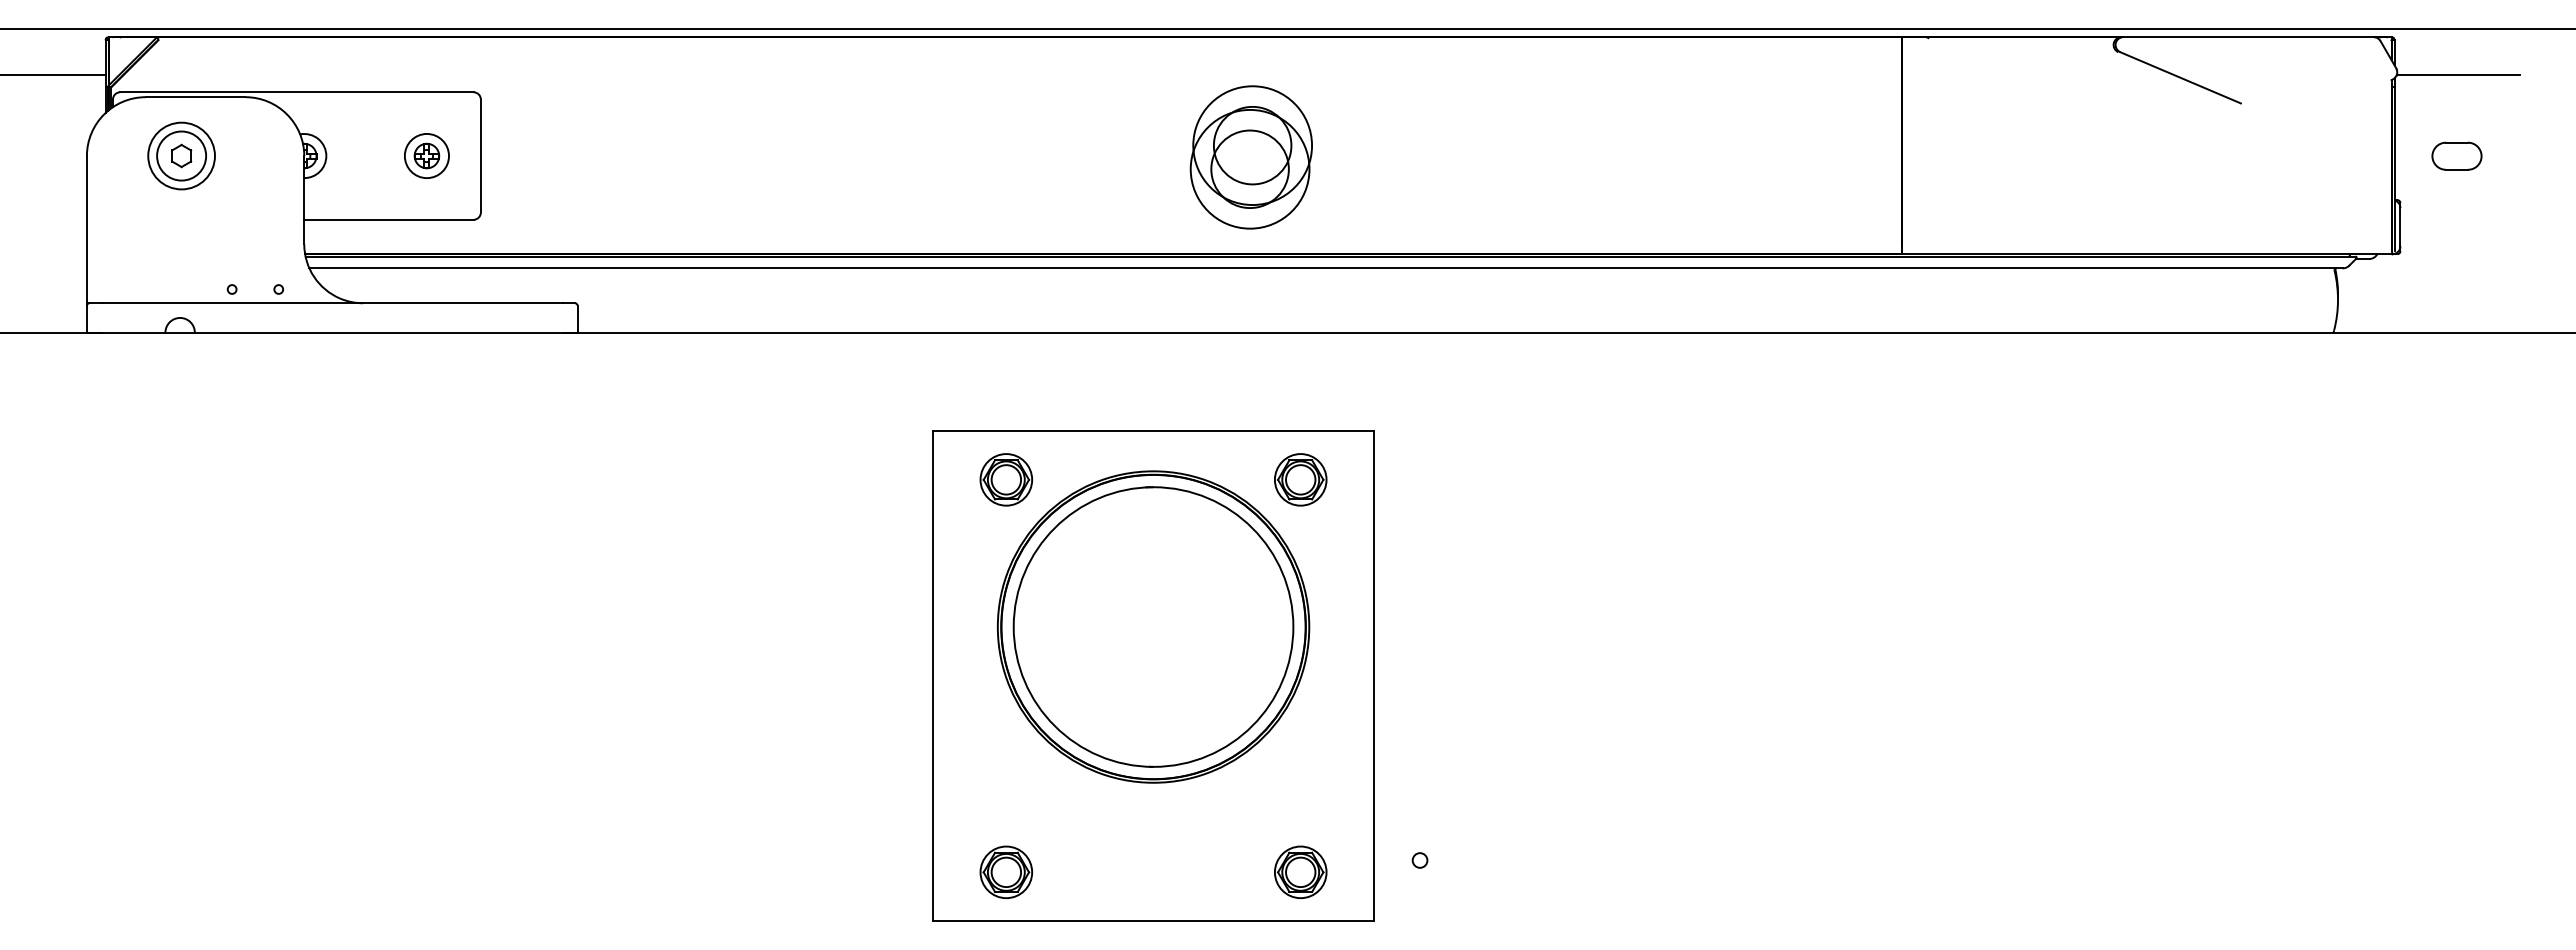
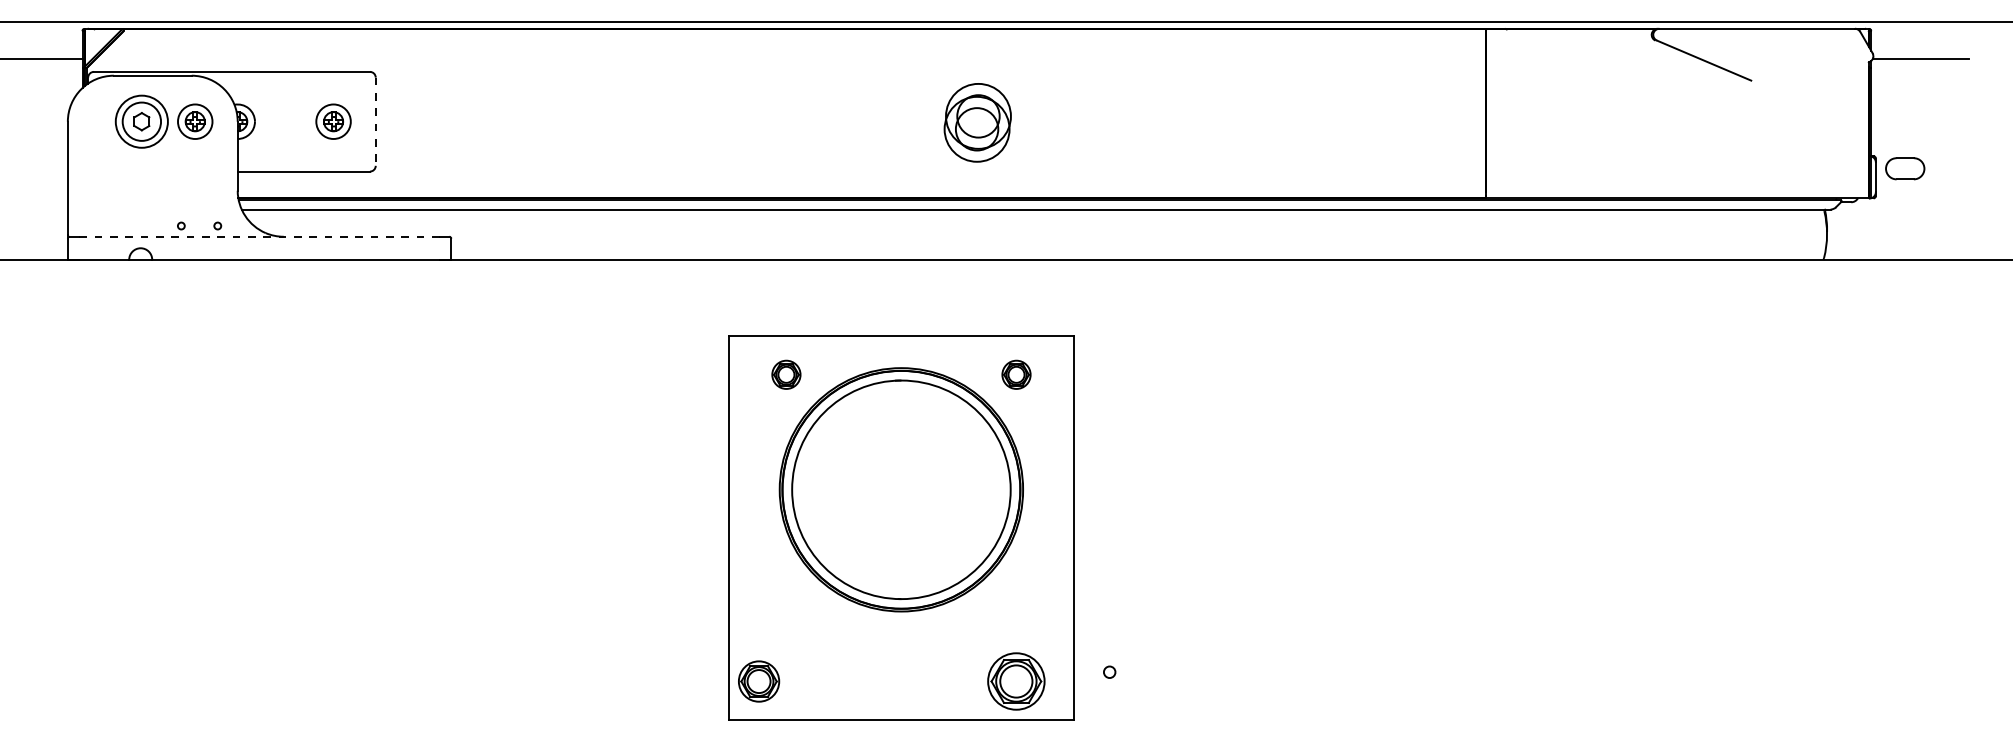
part: (249, 155) -> (194, 121), added
part: (2456, 155) -> (1904, 168), moved
line: (480, 156) -> (375, 122), solid -> dashed
part: (1250, 157) -> (977, 122), size x0.7
line: (332, 303) -> (259, 236), solid -> dashed
part: (1006, 479) -> (786, 374), size x0.7
part: (1300, 479) -> (1016, 374), size x0.7
part: (1006, 872) -> (759, 681), moved
part: (1300, 872) -> (1016, 681), size x1.4

